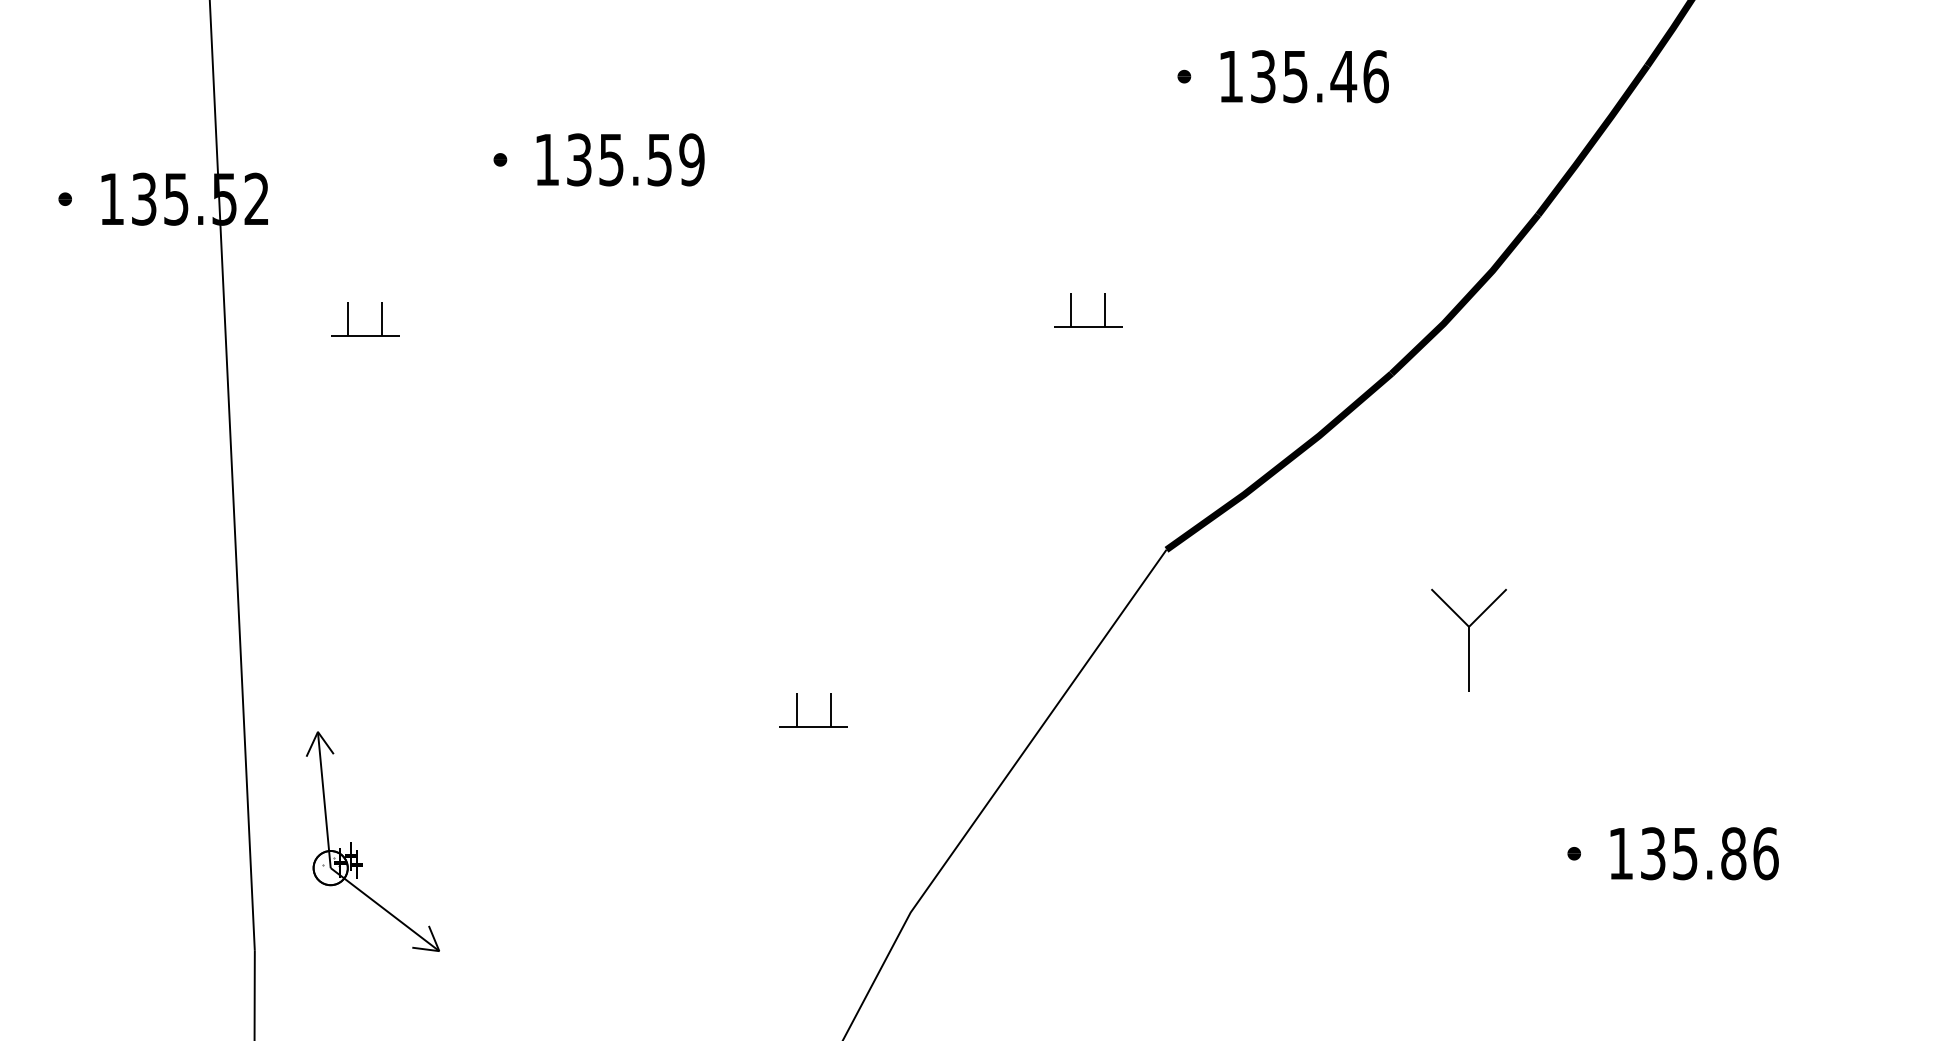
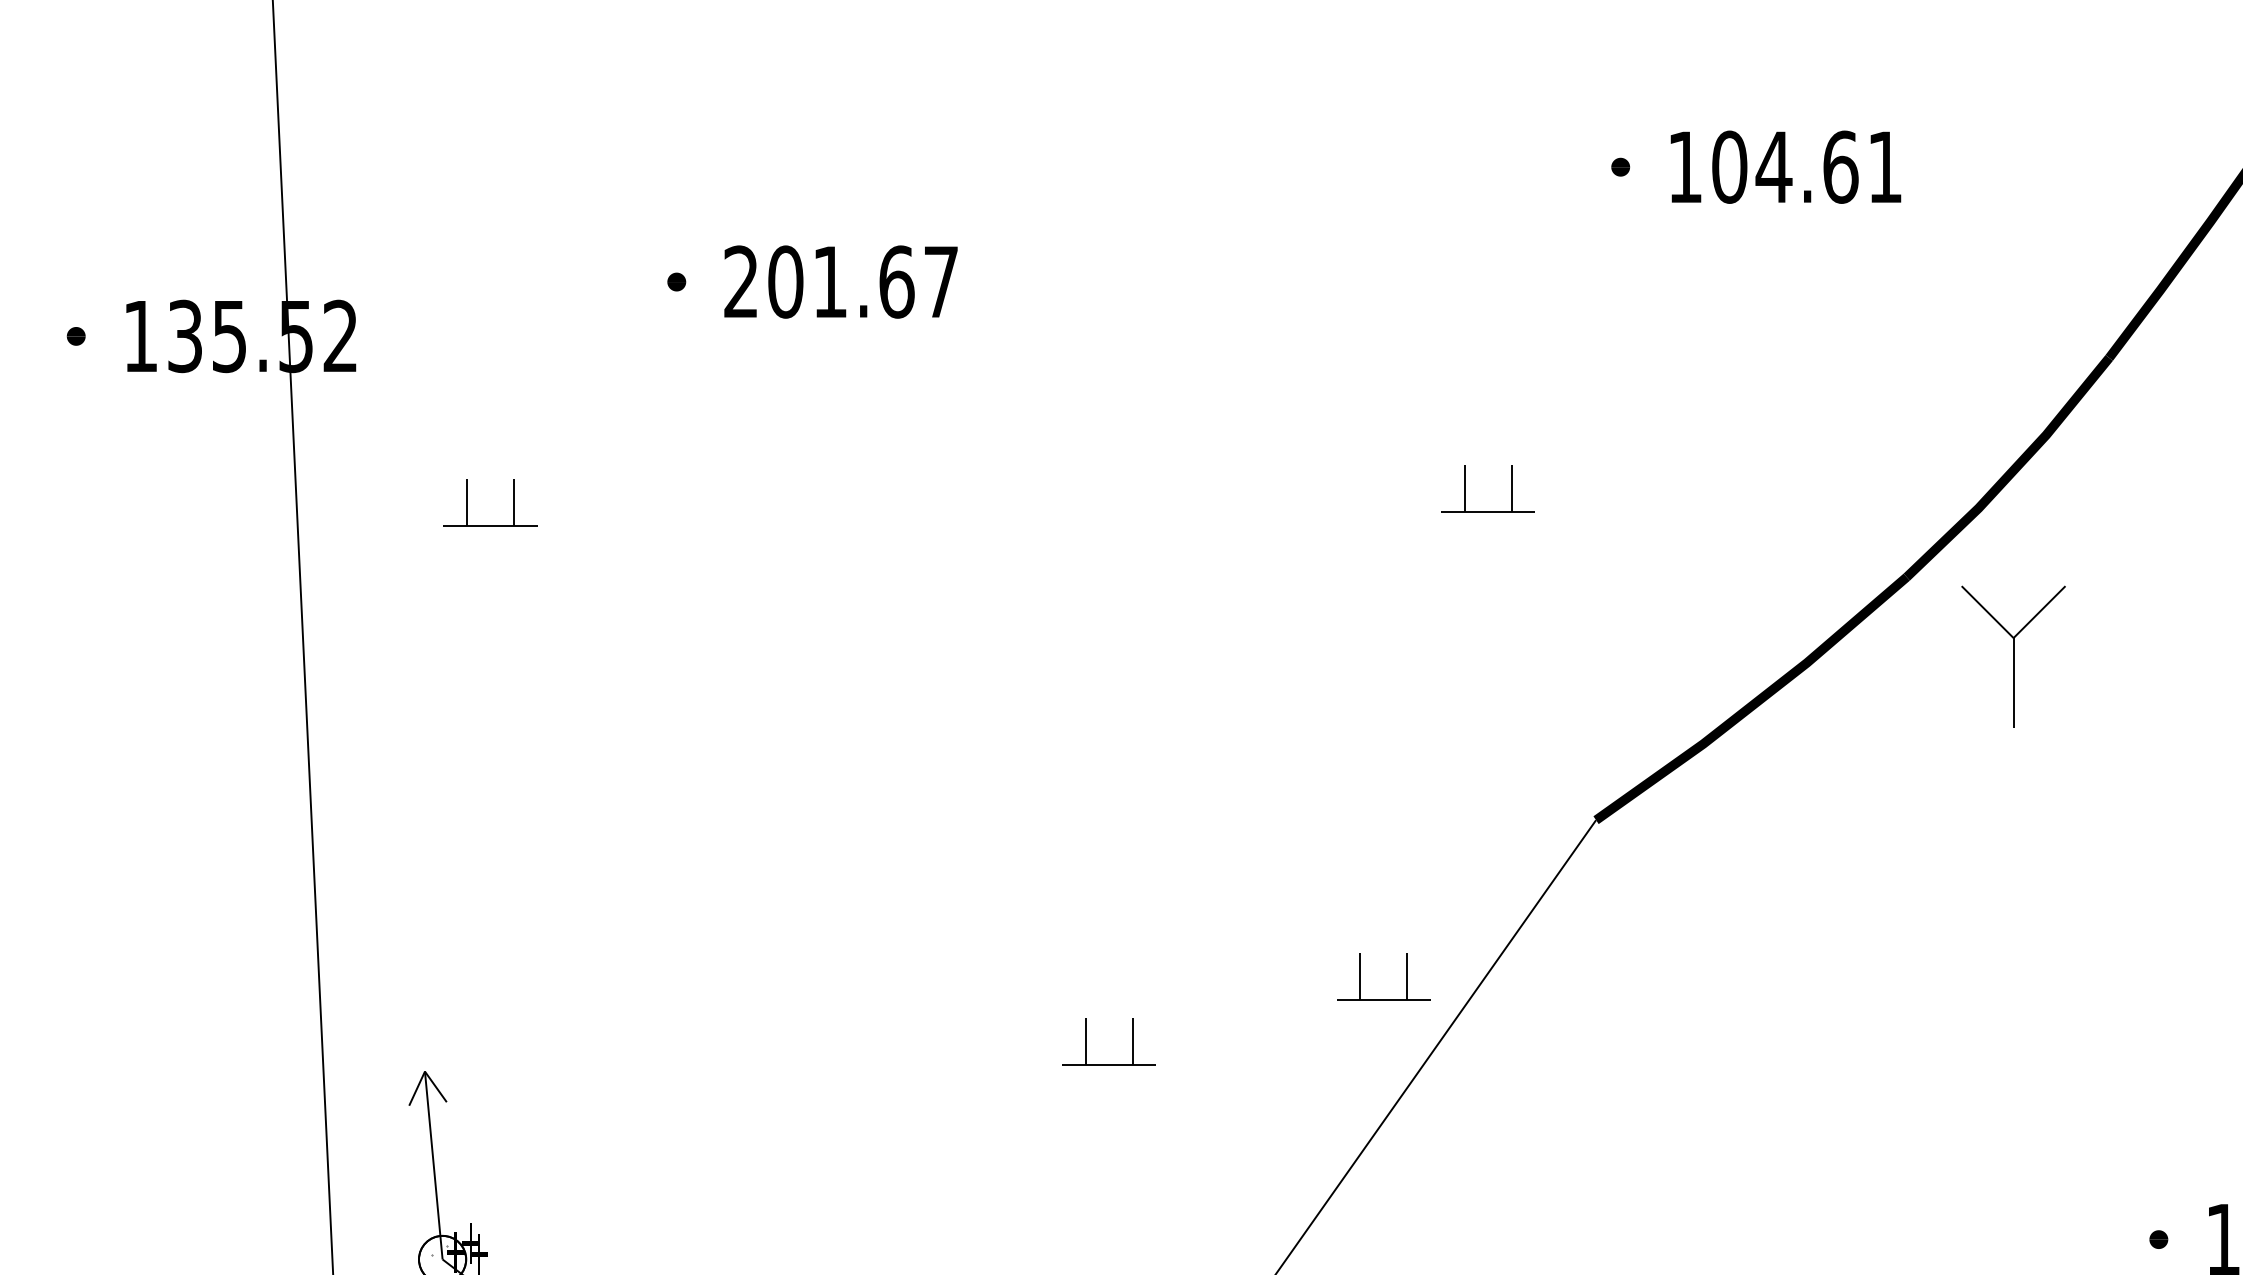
text: (1319, 76) -> (1807, 166), 135.46 -> 104.61
text: (619, 159) -> (841, 281), 135.59 -> 201.67
part: (1468, 639) -> (2012, 655), moved
part: (996, 663) -> (1361, 977), added

